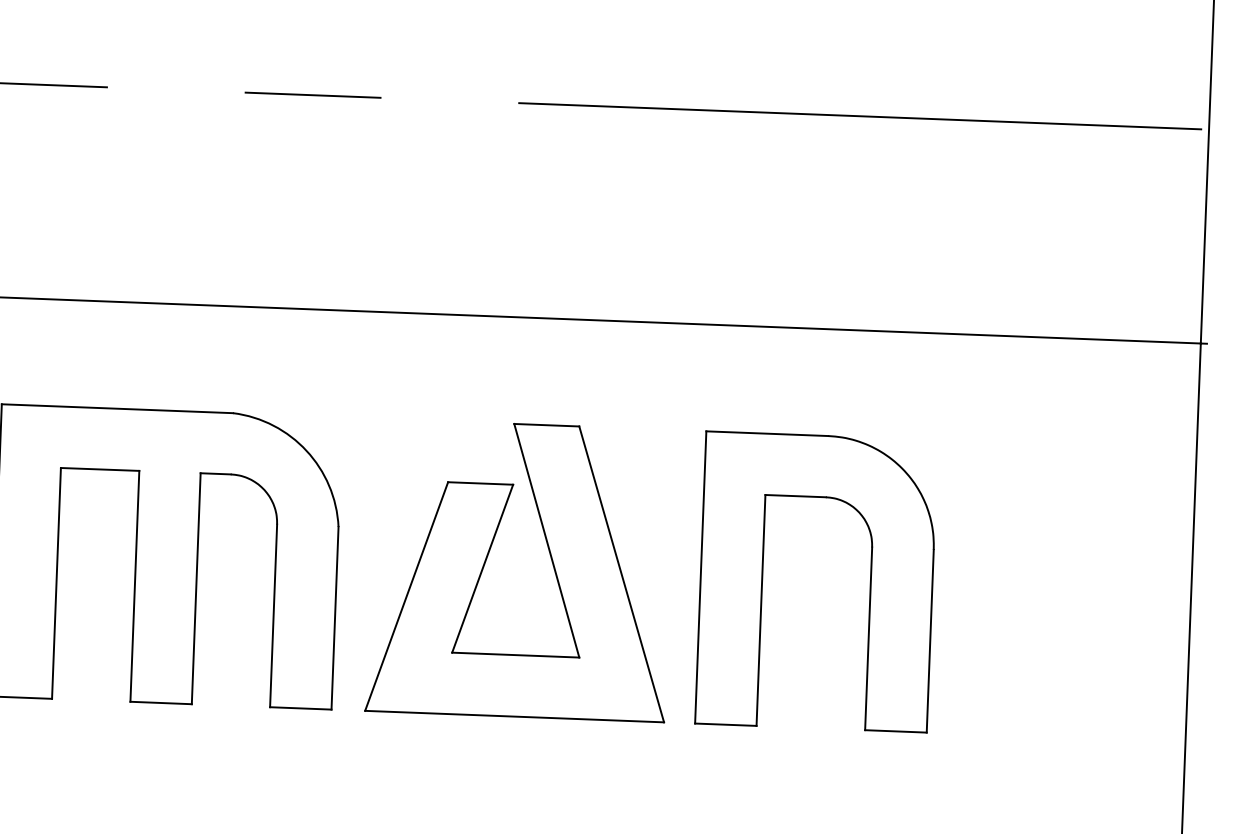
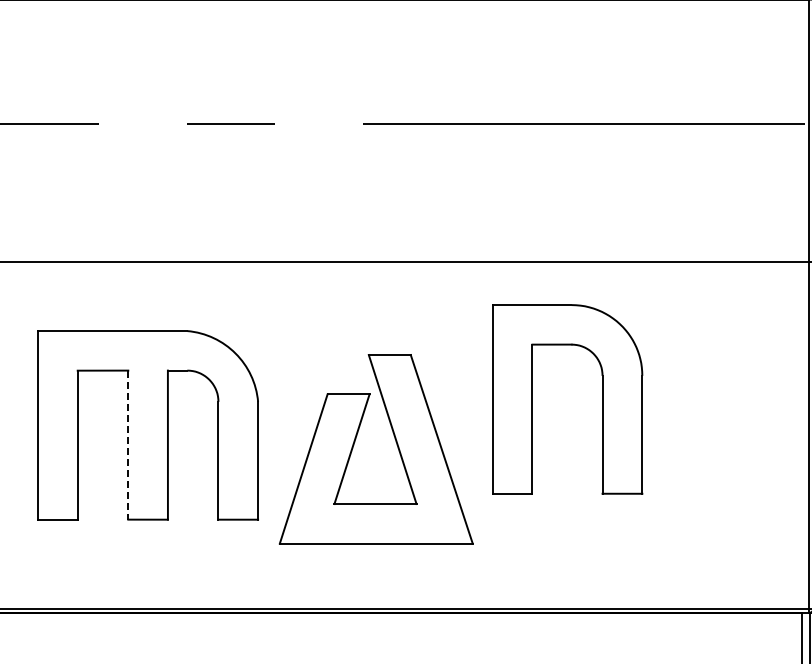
part: (550, 561) -> (395, 442), moved
part: (762, 580) -> (532, 399), moved
line: (135, 586) -> (128, 445), solid -> dashed

